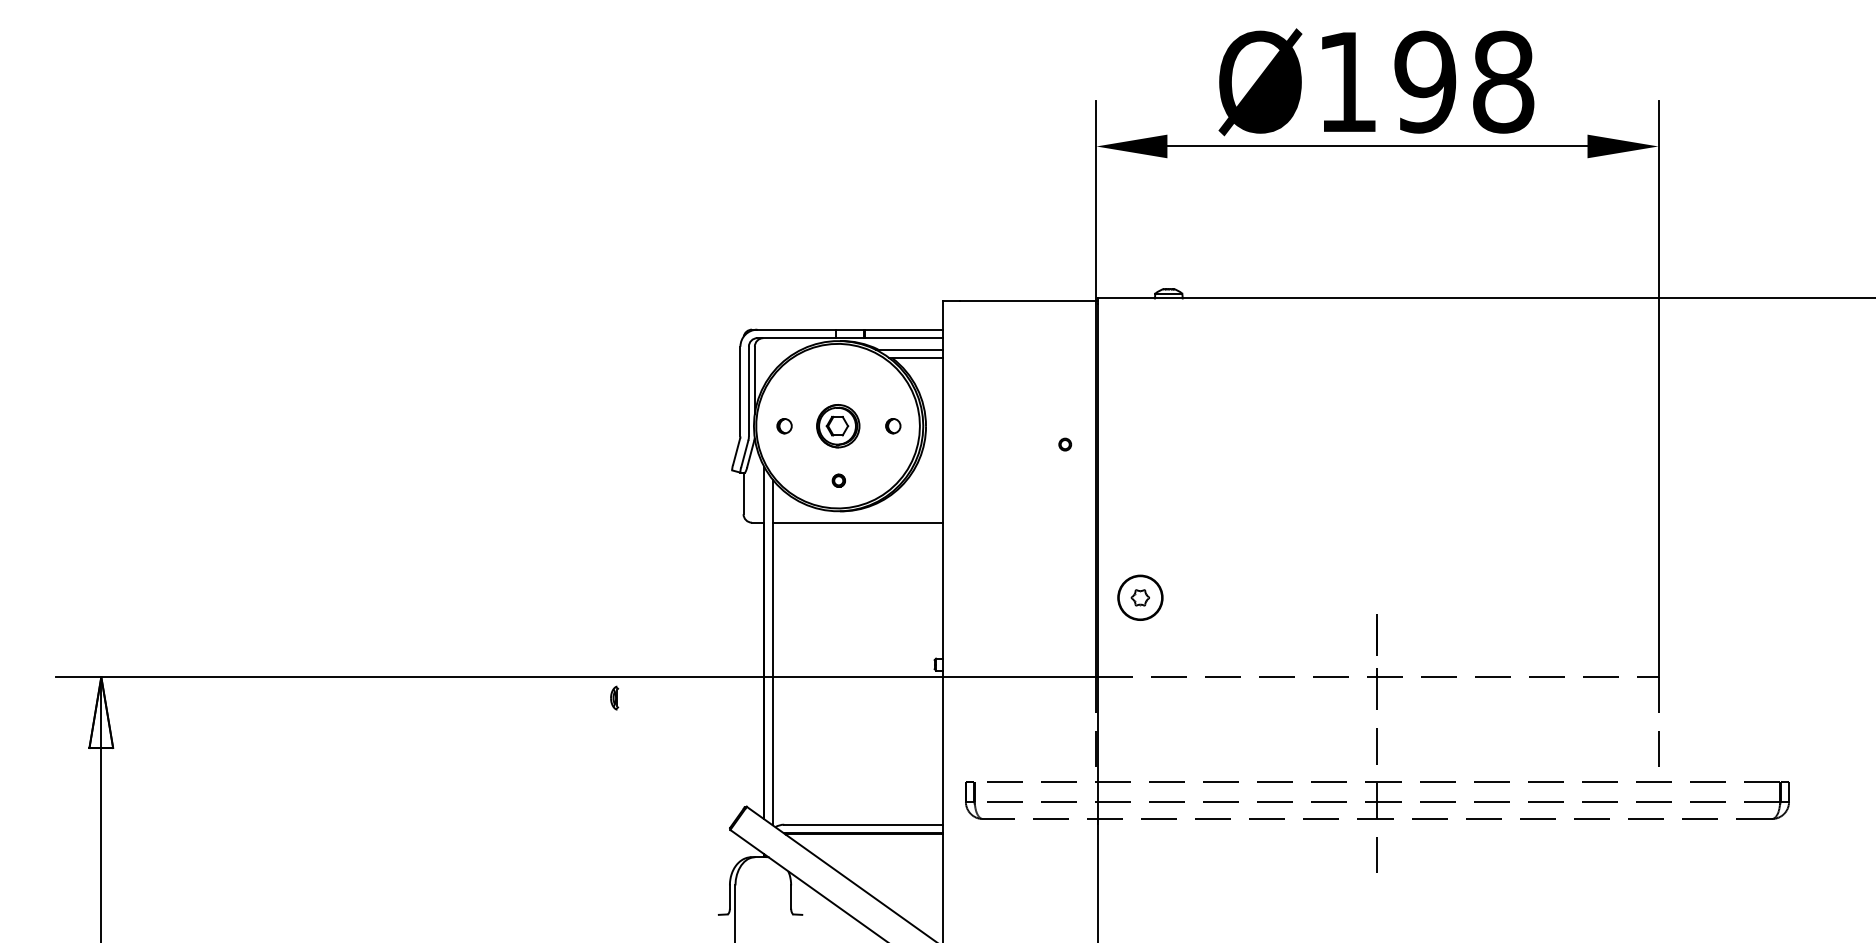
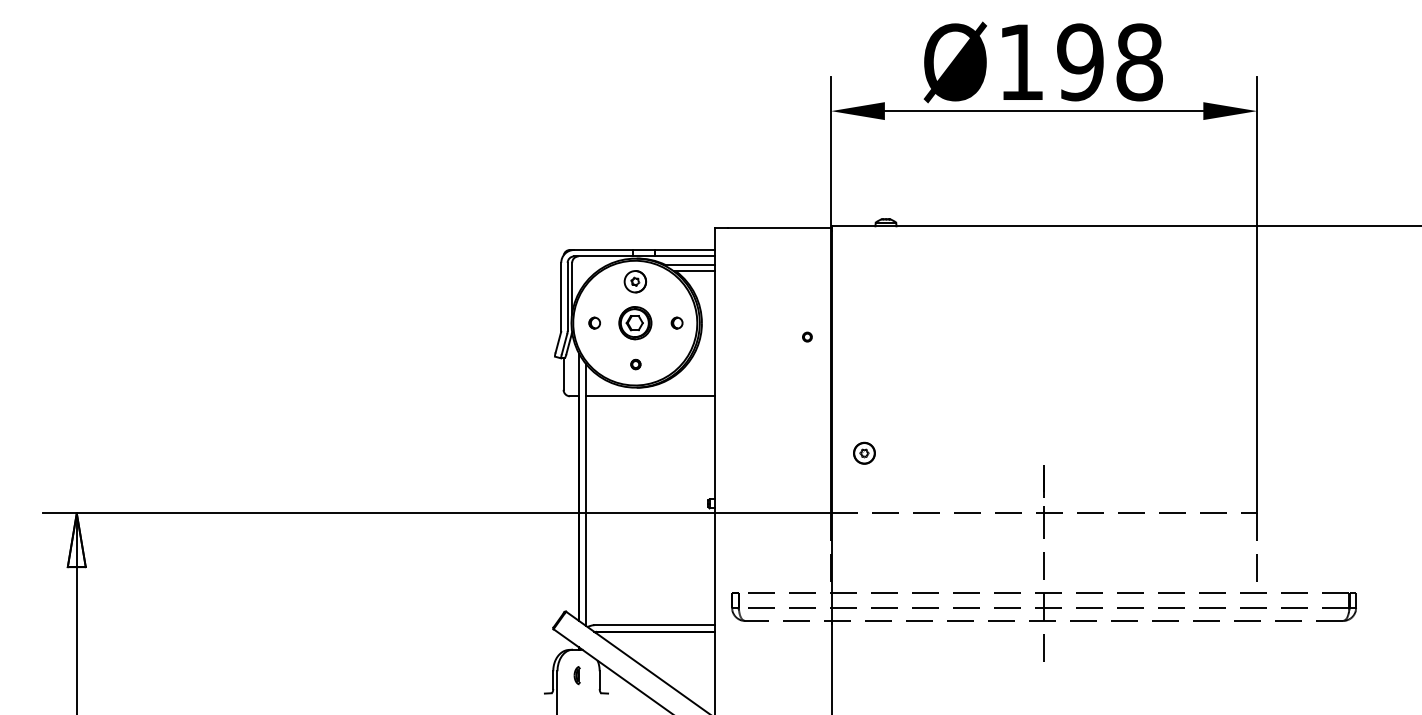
part: (838, 371) -> (635, 281), added
part: (1140, 597) -> (864, 453), size x0.62
part: (614, 697) -> (577, 675), moved

